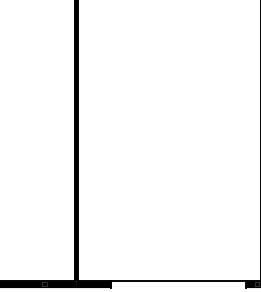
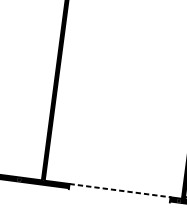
line: (179, 281) -> (120, 190), solid -> dashed

